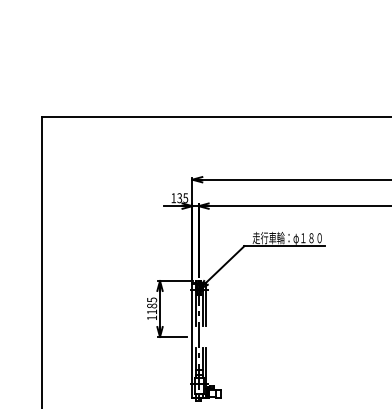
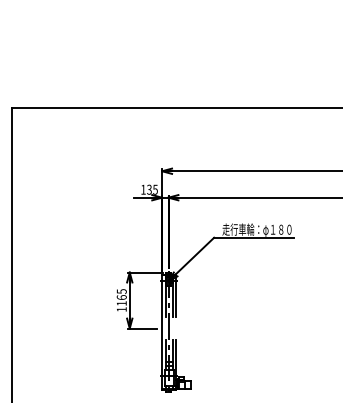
text: (151, 305) -> (121, 297), 1185 -> 1165

